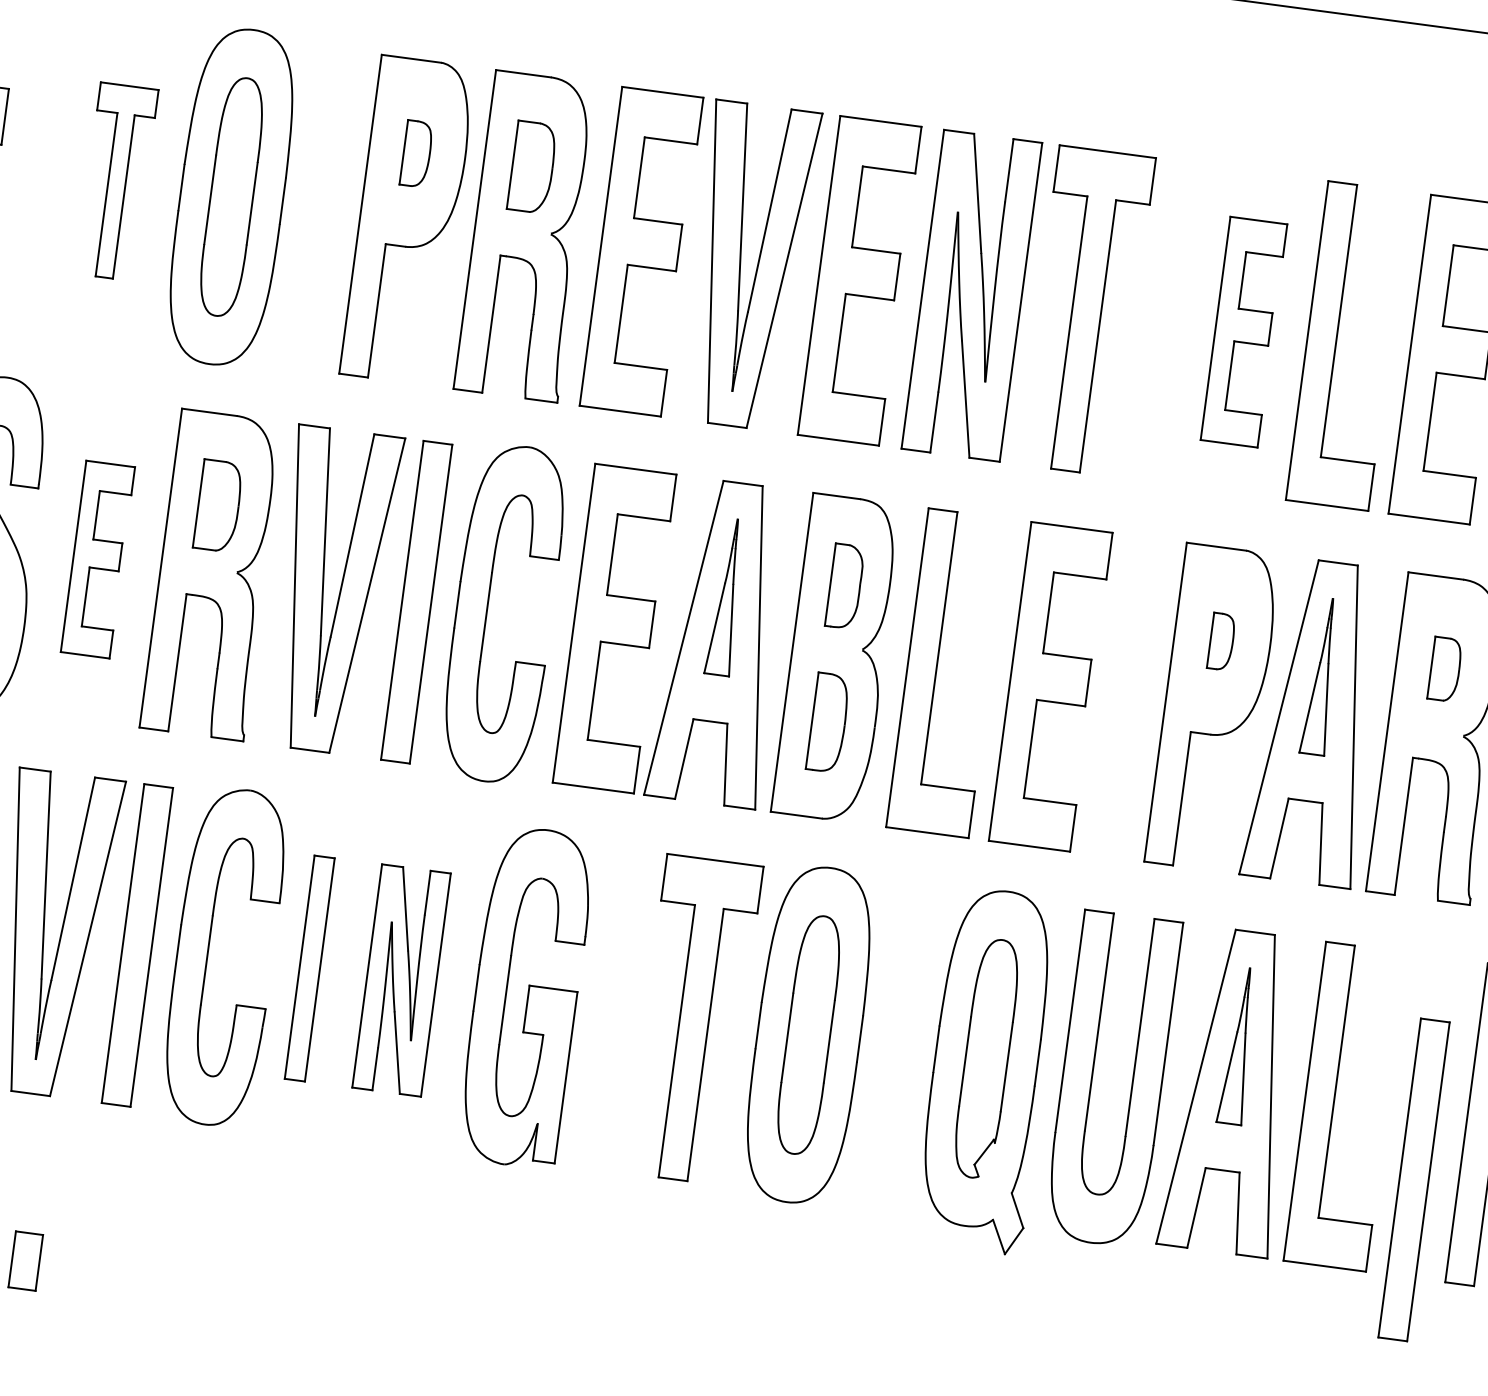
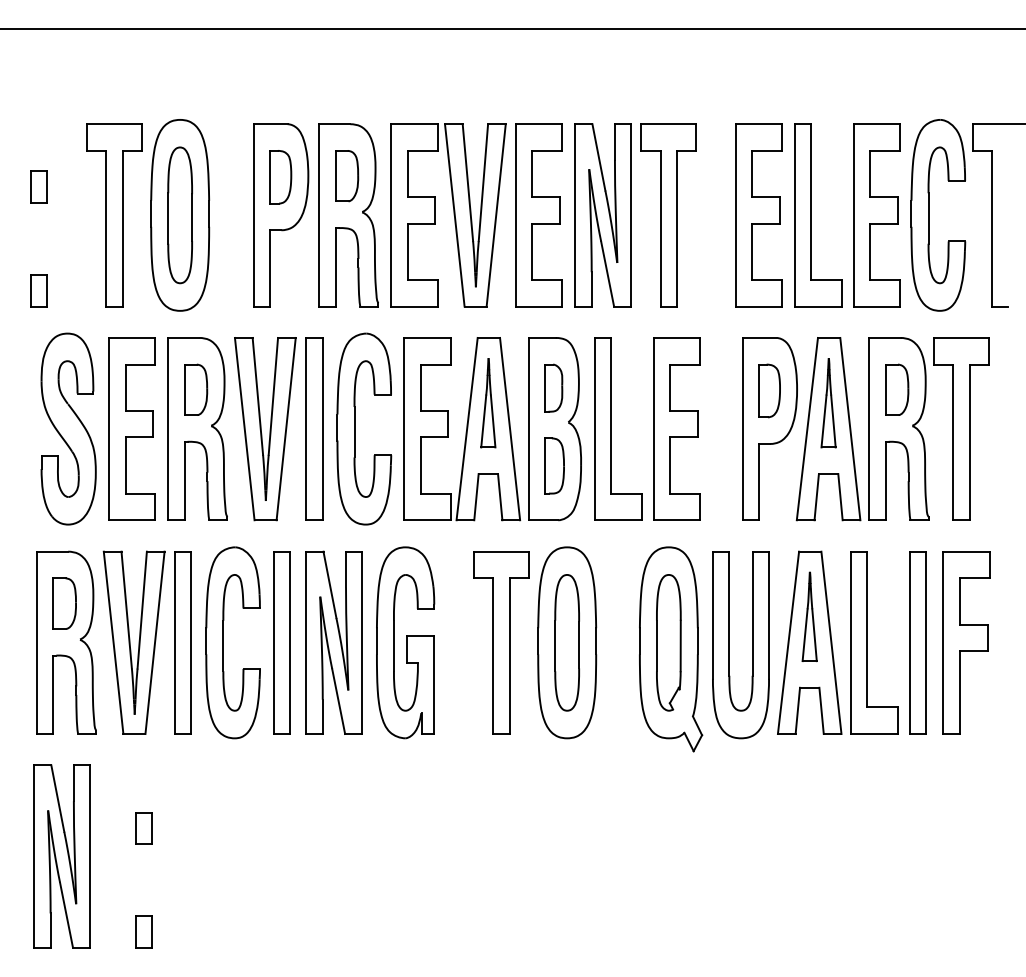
part: (416, 154) -> (280, 177), size x1.43
part: (116, 181) -> (114, 215), size x1.67
part: (1243, 332) -> (758, 215), size x1.43
part: (96, 558) -> (131, 428), size x1.67
part: (1221, 640) -> (769, 390), size x1.67
part: (1445, 669) -> (897, 389), size x1.43
part: (309, 967) -> (281, 642), size x1.43
part: (400, 979) -> (333, 642), size x1.43
part: (1413, 1179) -> (917, 642), moved

